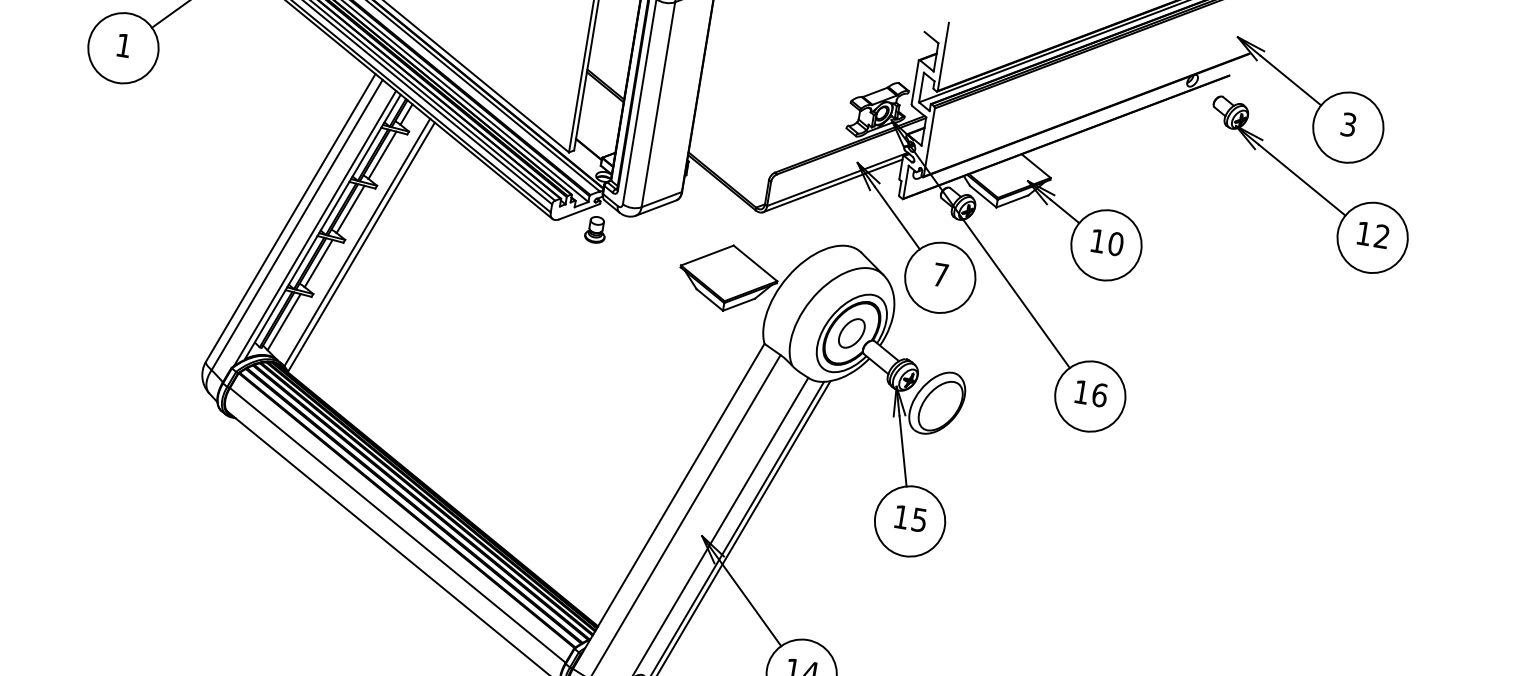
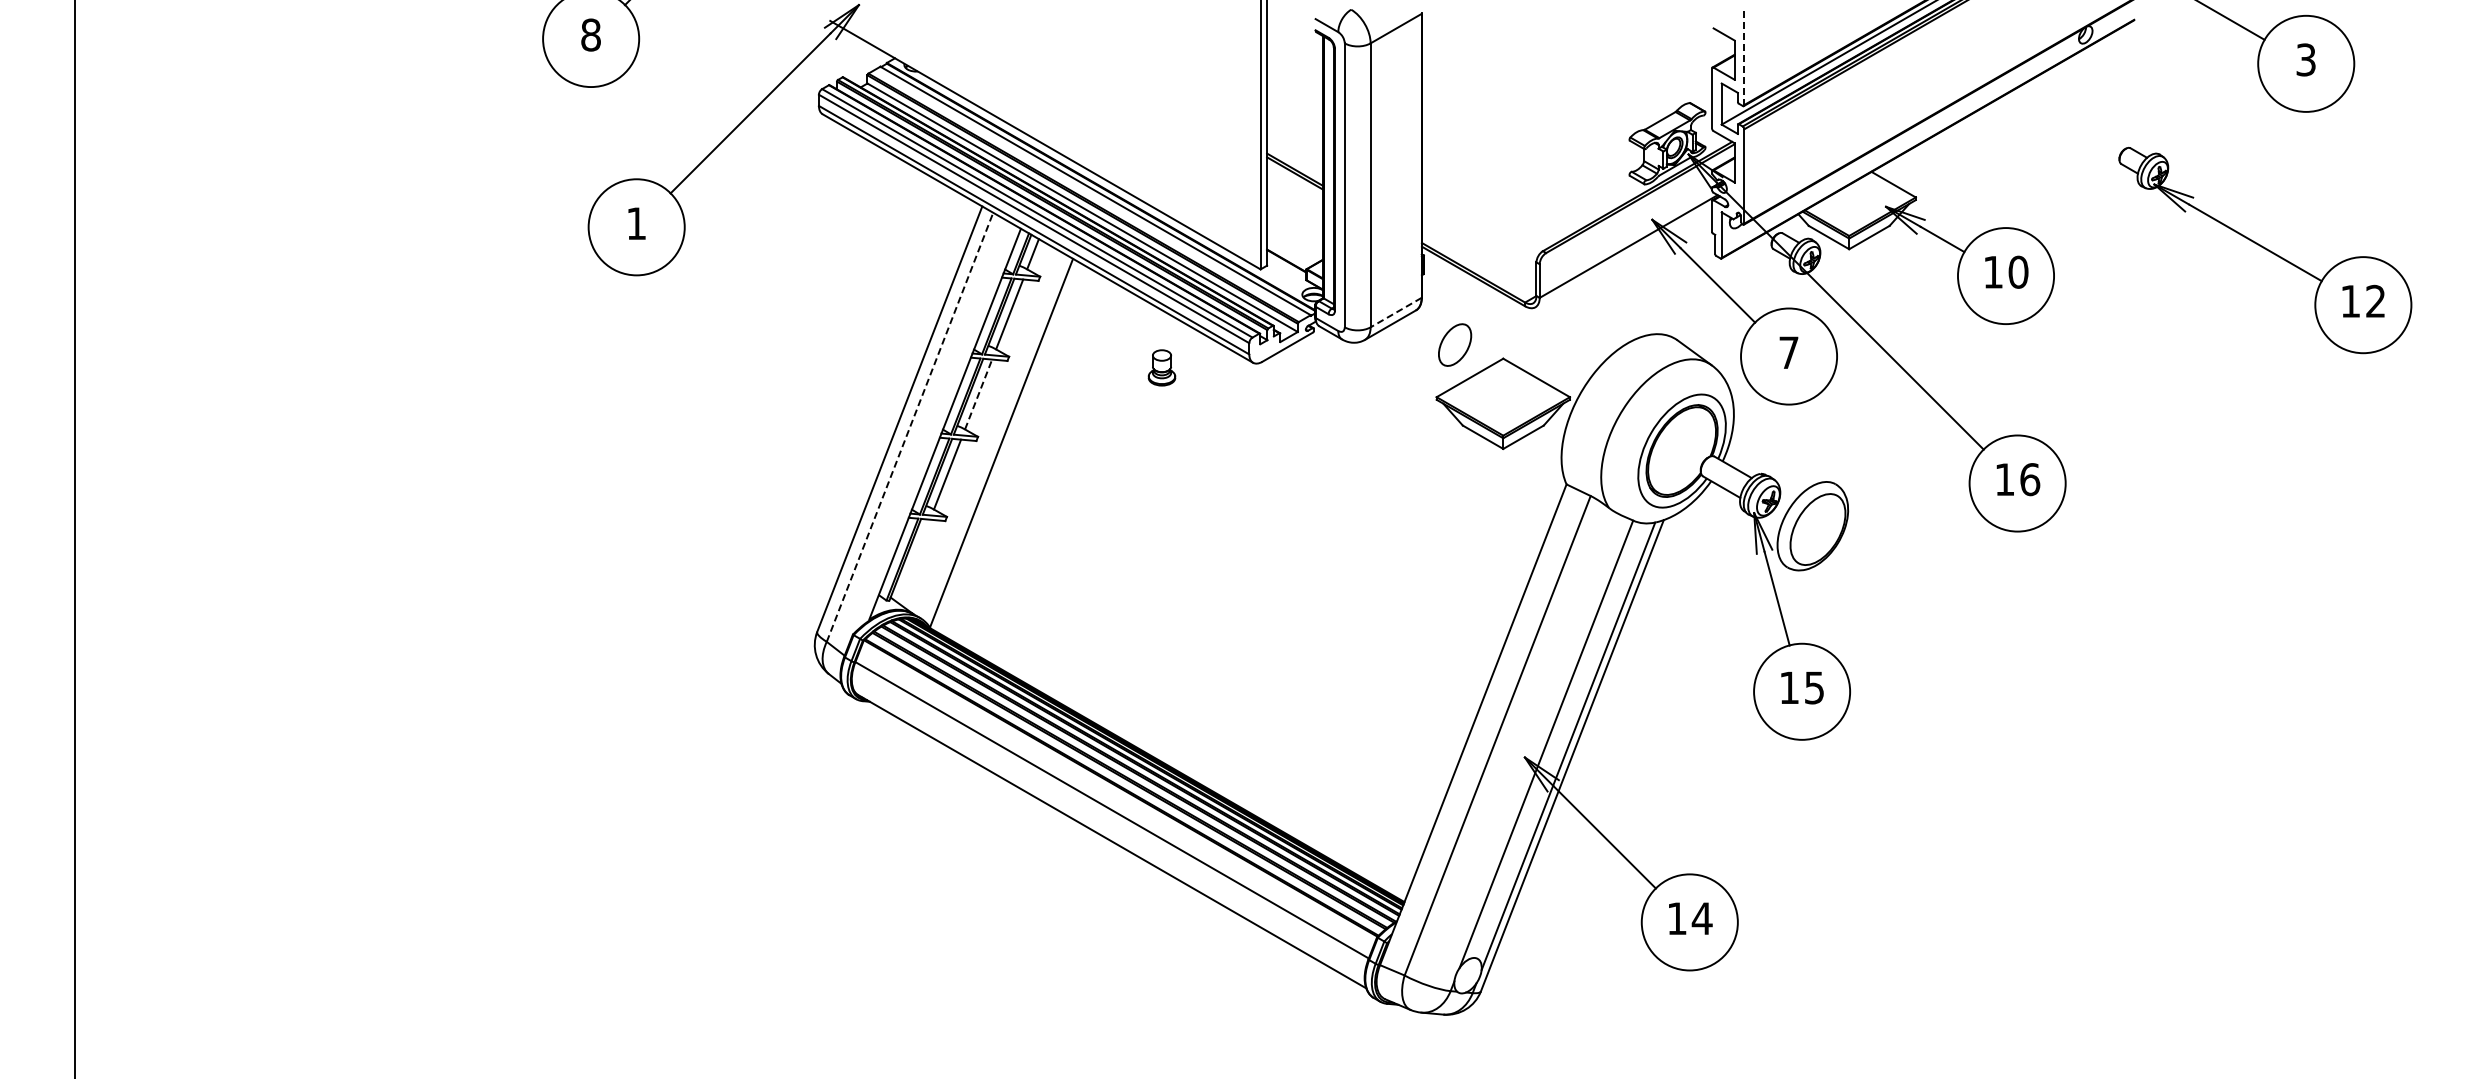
line: (943, 57) -> (1744, 58), solid -> dashed
line: (832, 186) -> (1623, 256), removed
part: (1308, 186) -> (2265, 250), moved
line: (661, 199) -> (1395, 312), solid -> dashed
line: (350, 209) -> (978, 394), solid -> dashed
line: (297, 224) -> (910, 426), solid -> dashed
line: (314, 228) -> (934, 427), removed
part: (595, 229) -> (1161, 367), moved
line: (356, 242) -> (994, 437), removed
line: (283, 321) -> (913, 560), removed
part: (852, 333) -> (1455, 344), moved

